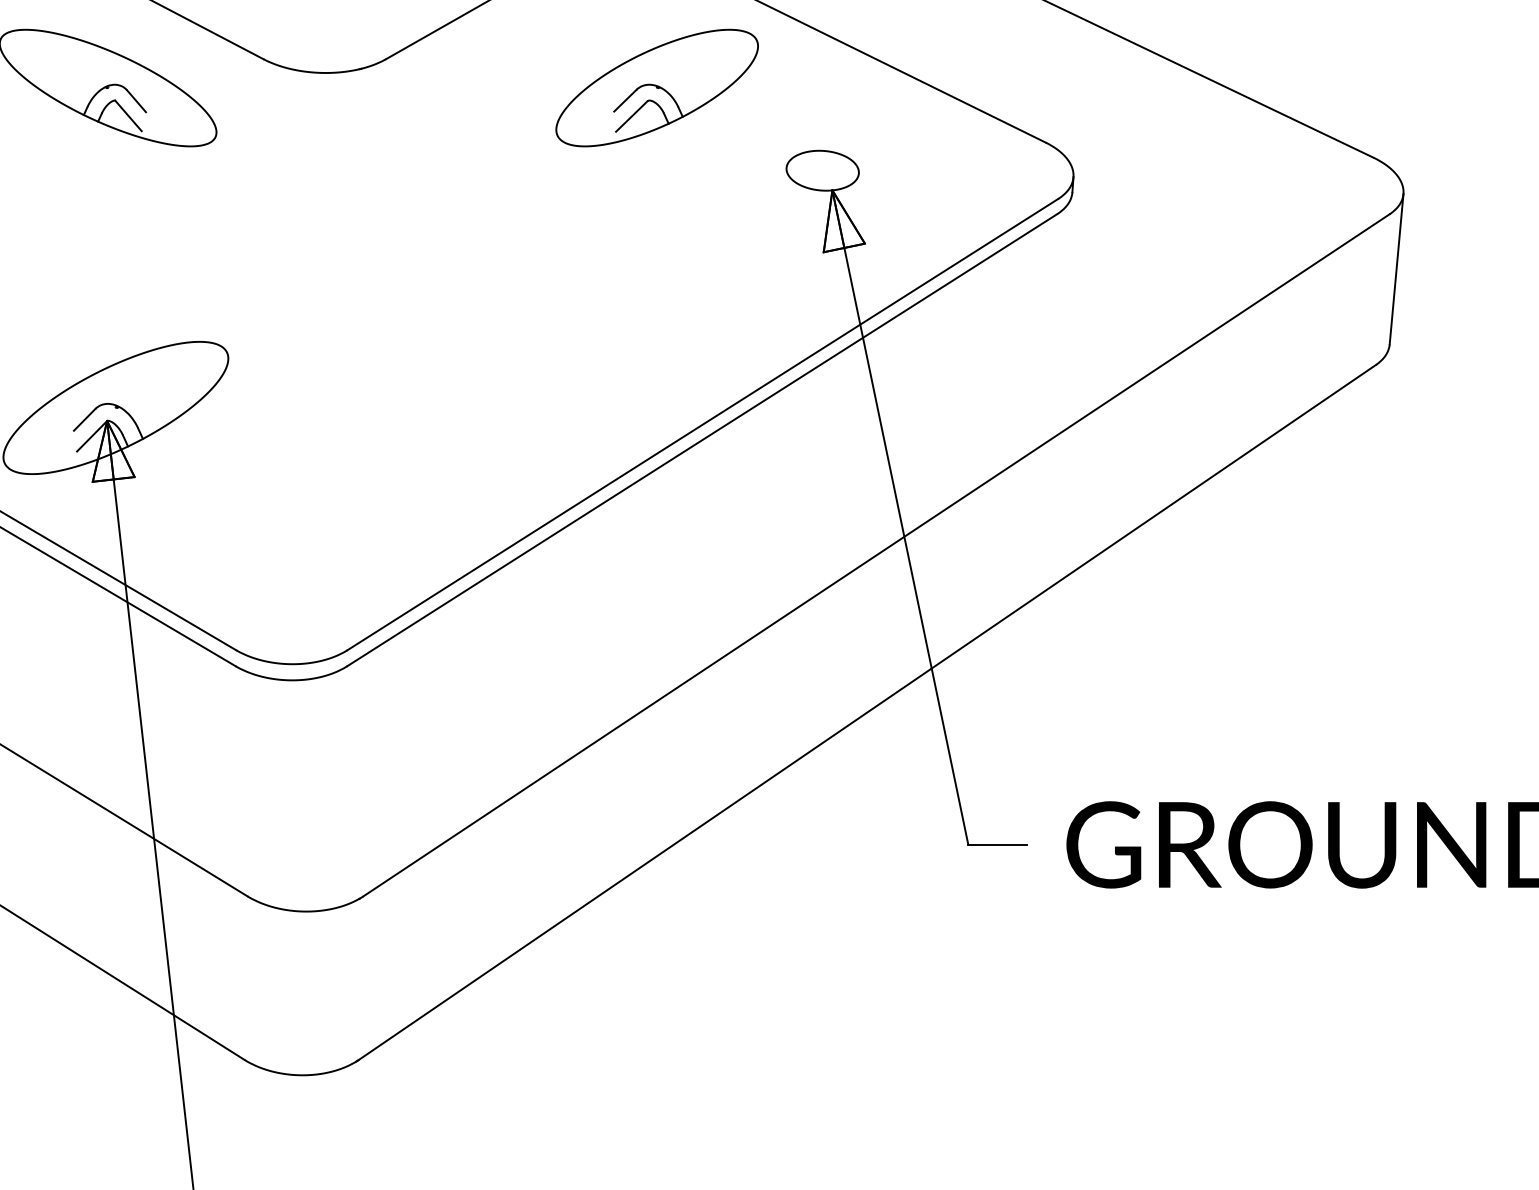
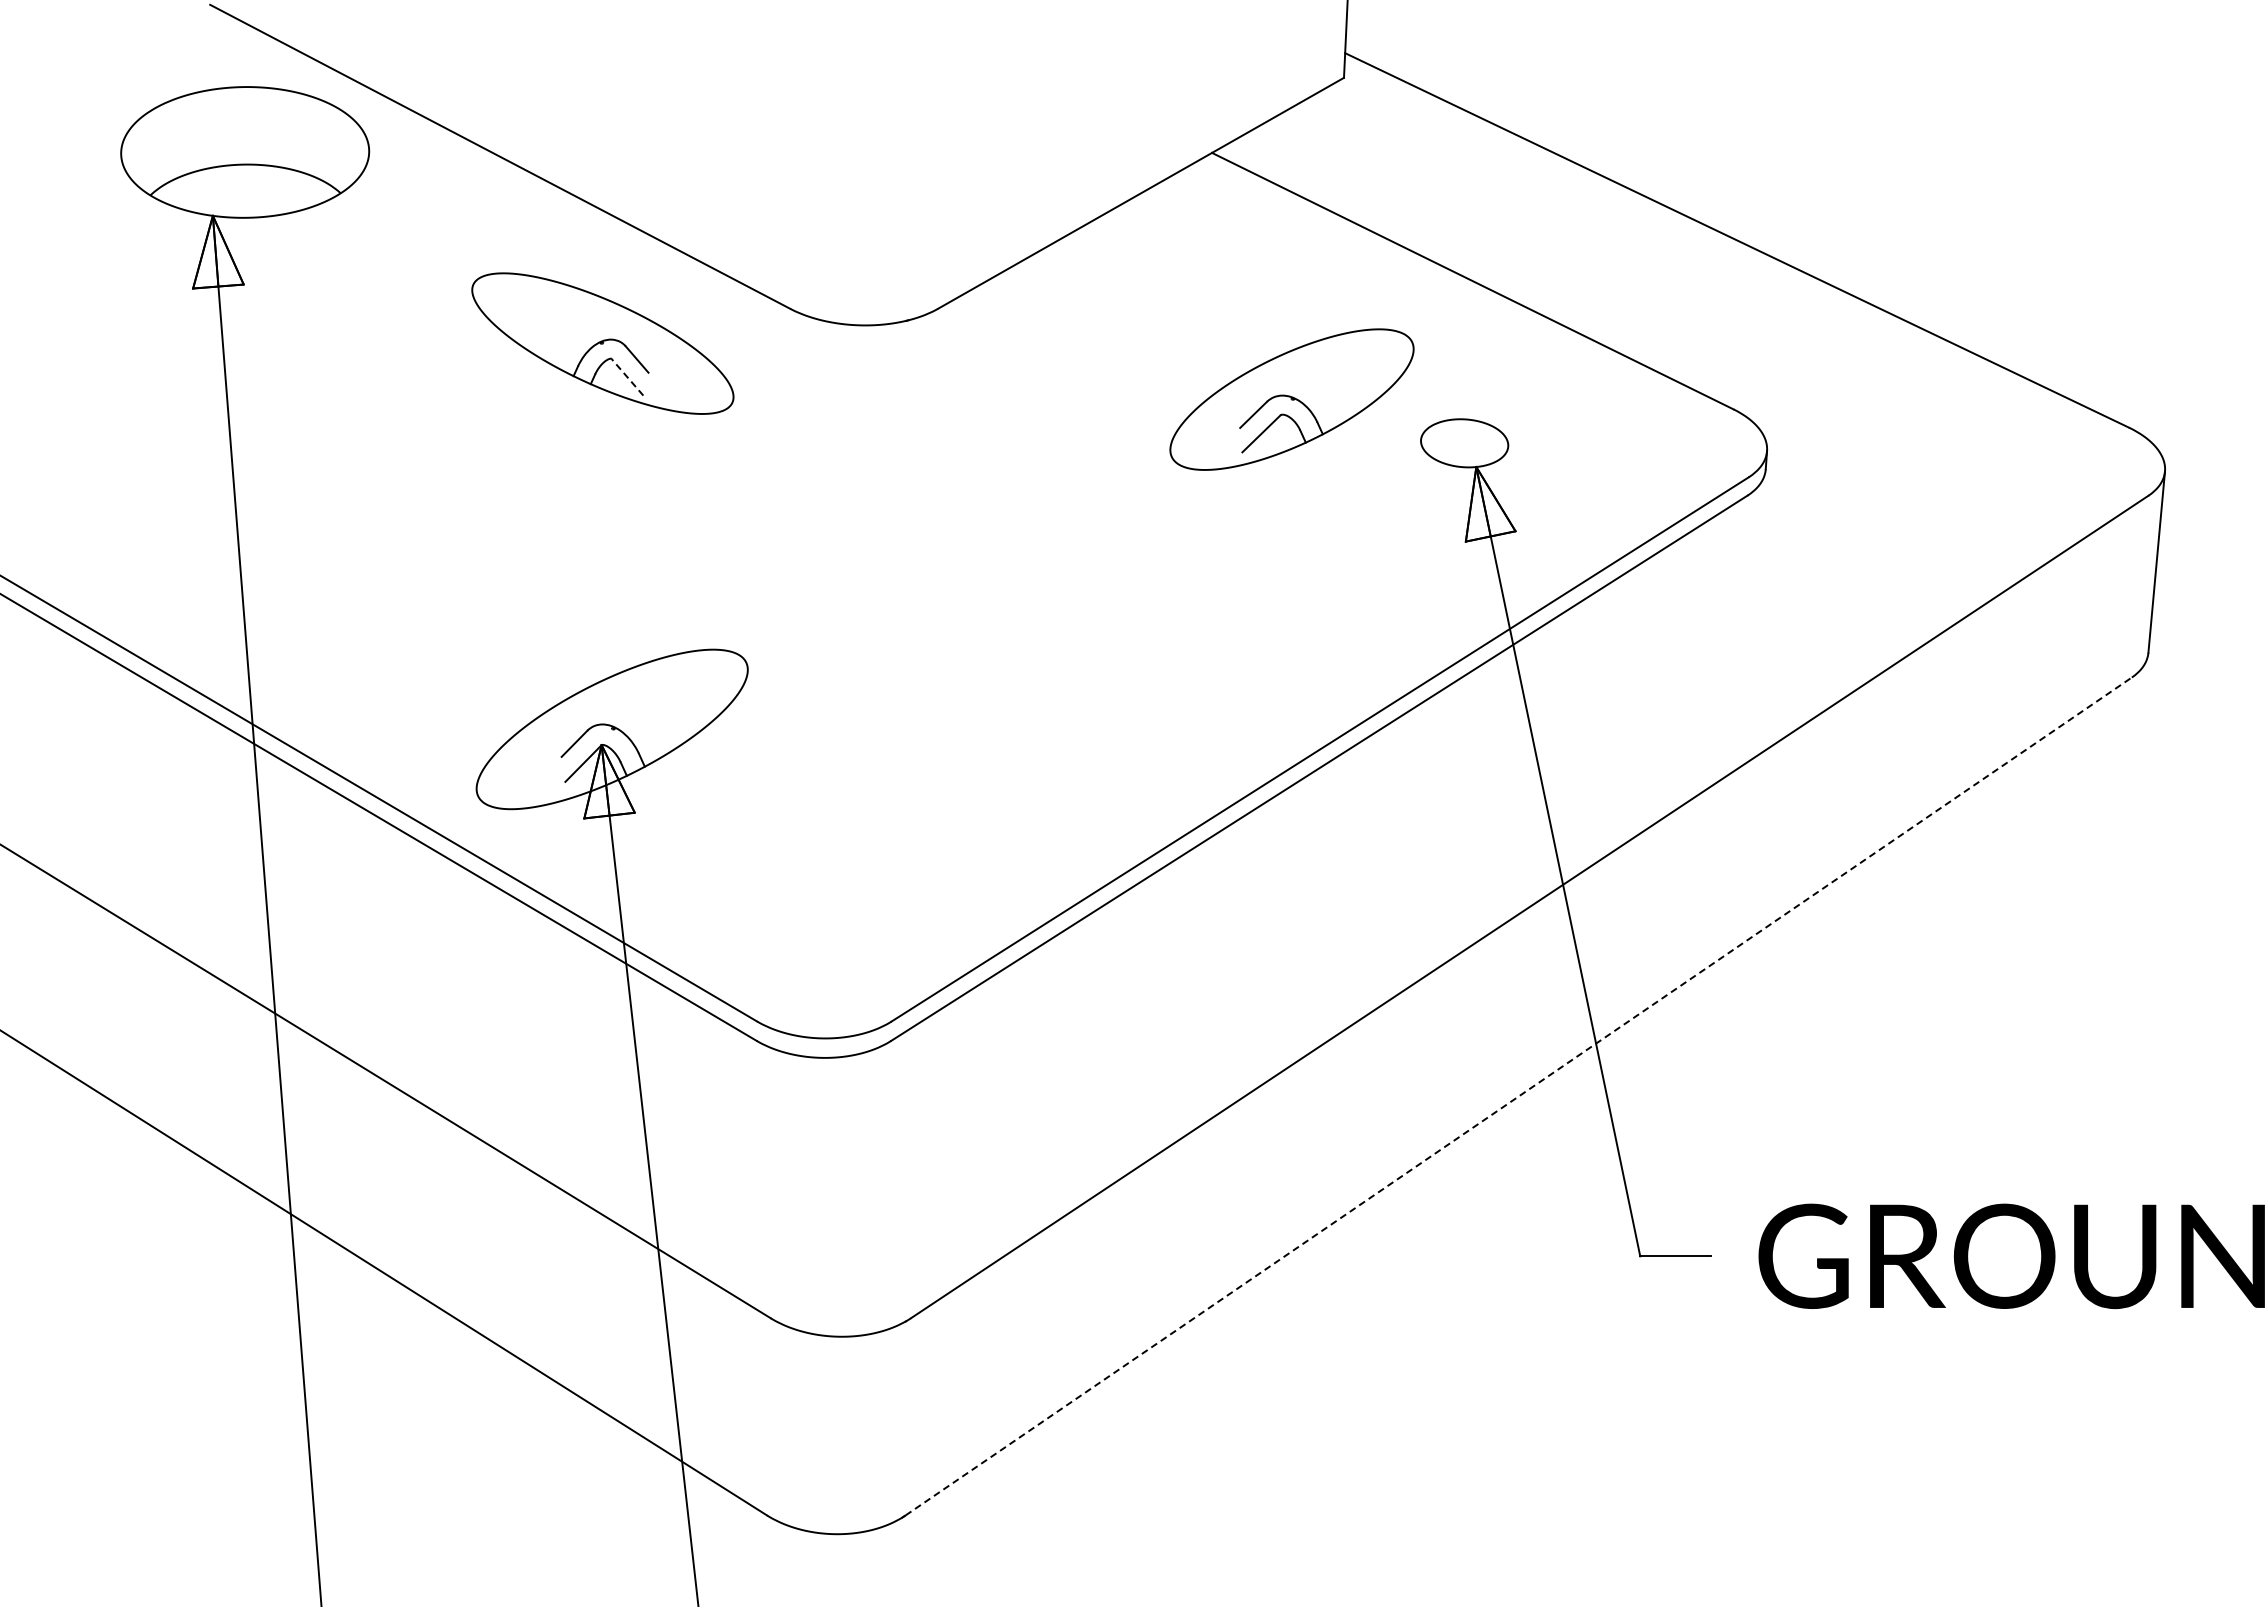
part: (656, 87) -> (1291, 399), moved
line: (128, 115) -> (627, 376), solid -> dashed
line: (867, 712) -> (1518, 1096), solid -> dashed

